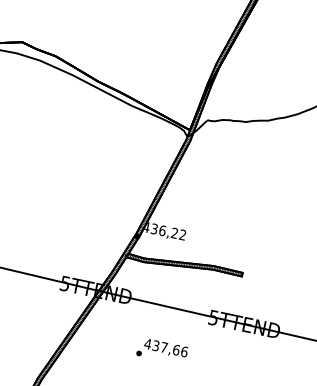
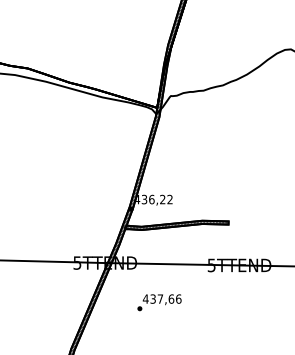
text: (162, 351) -> (159, 302), moved

